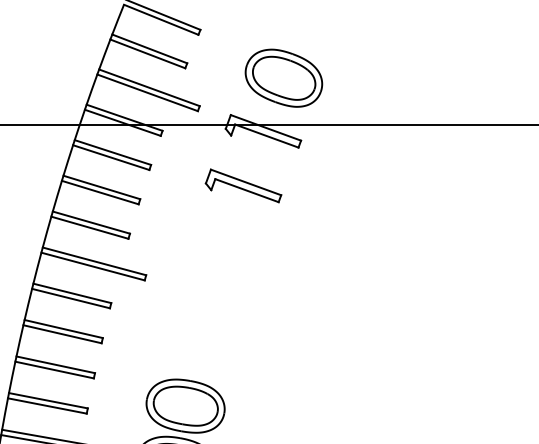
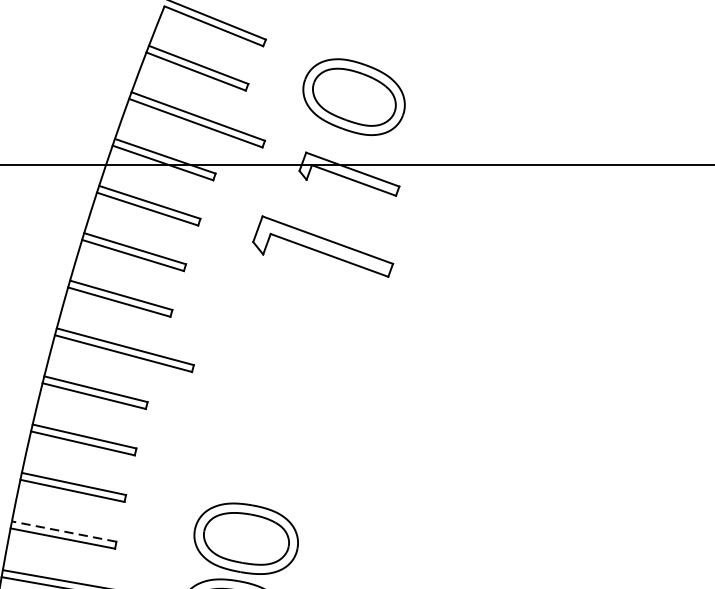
part: (283, 77) -> (353, 96), moved
part: (243, 185) -> (323, 246), size x1.4
line: (47, 400) -> (63, 531), solid -> dashed

